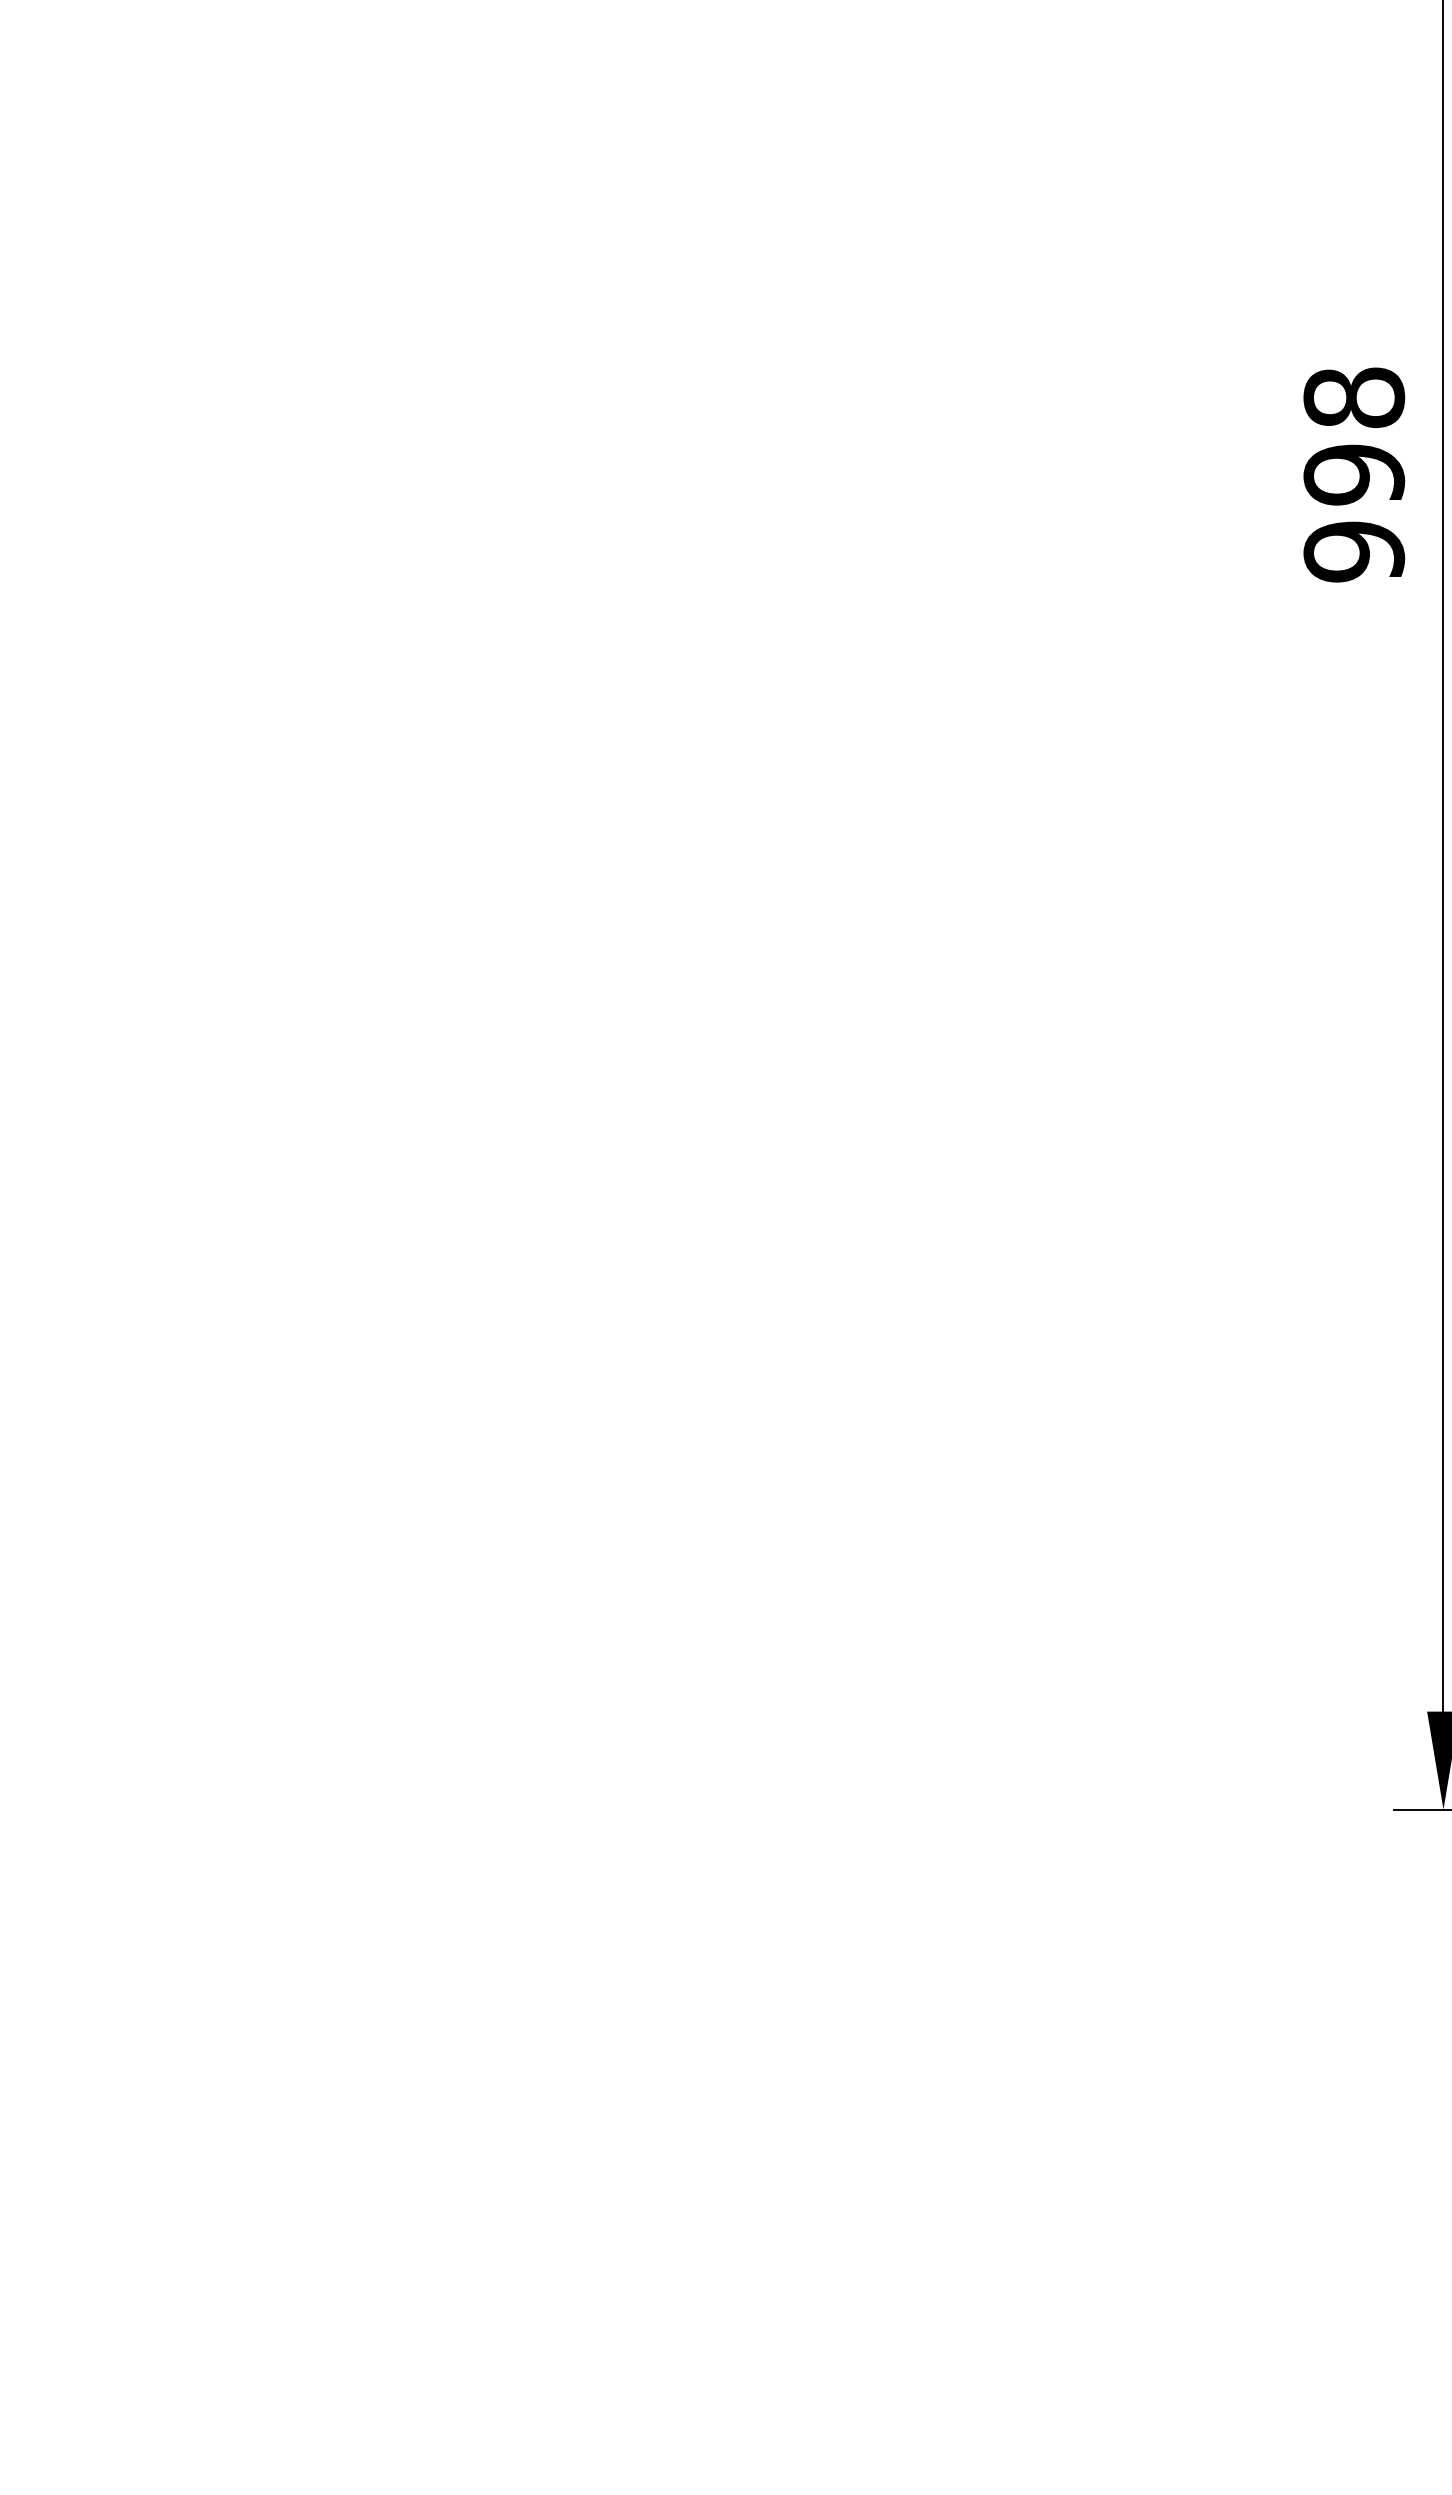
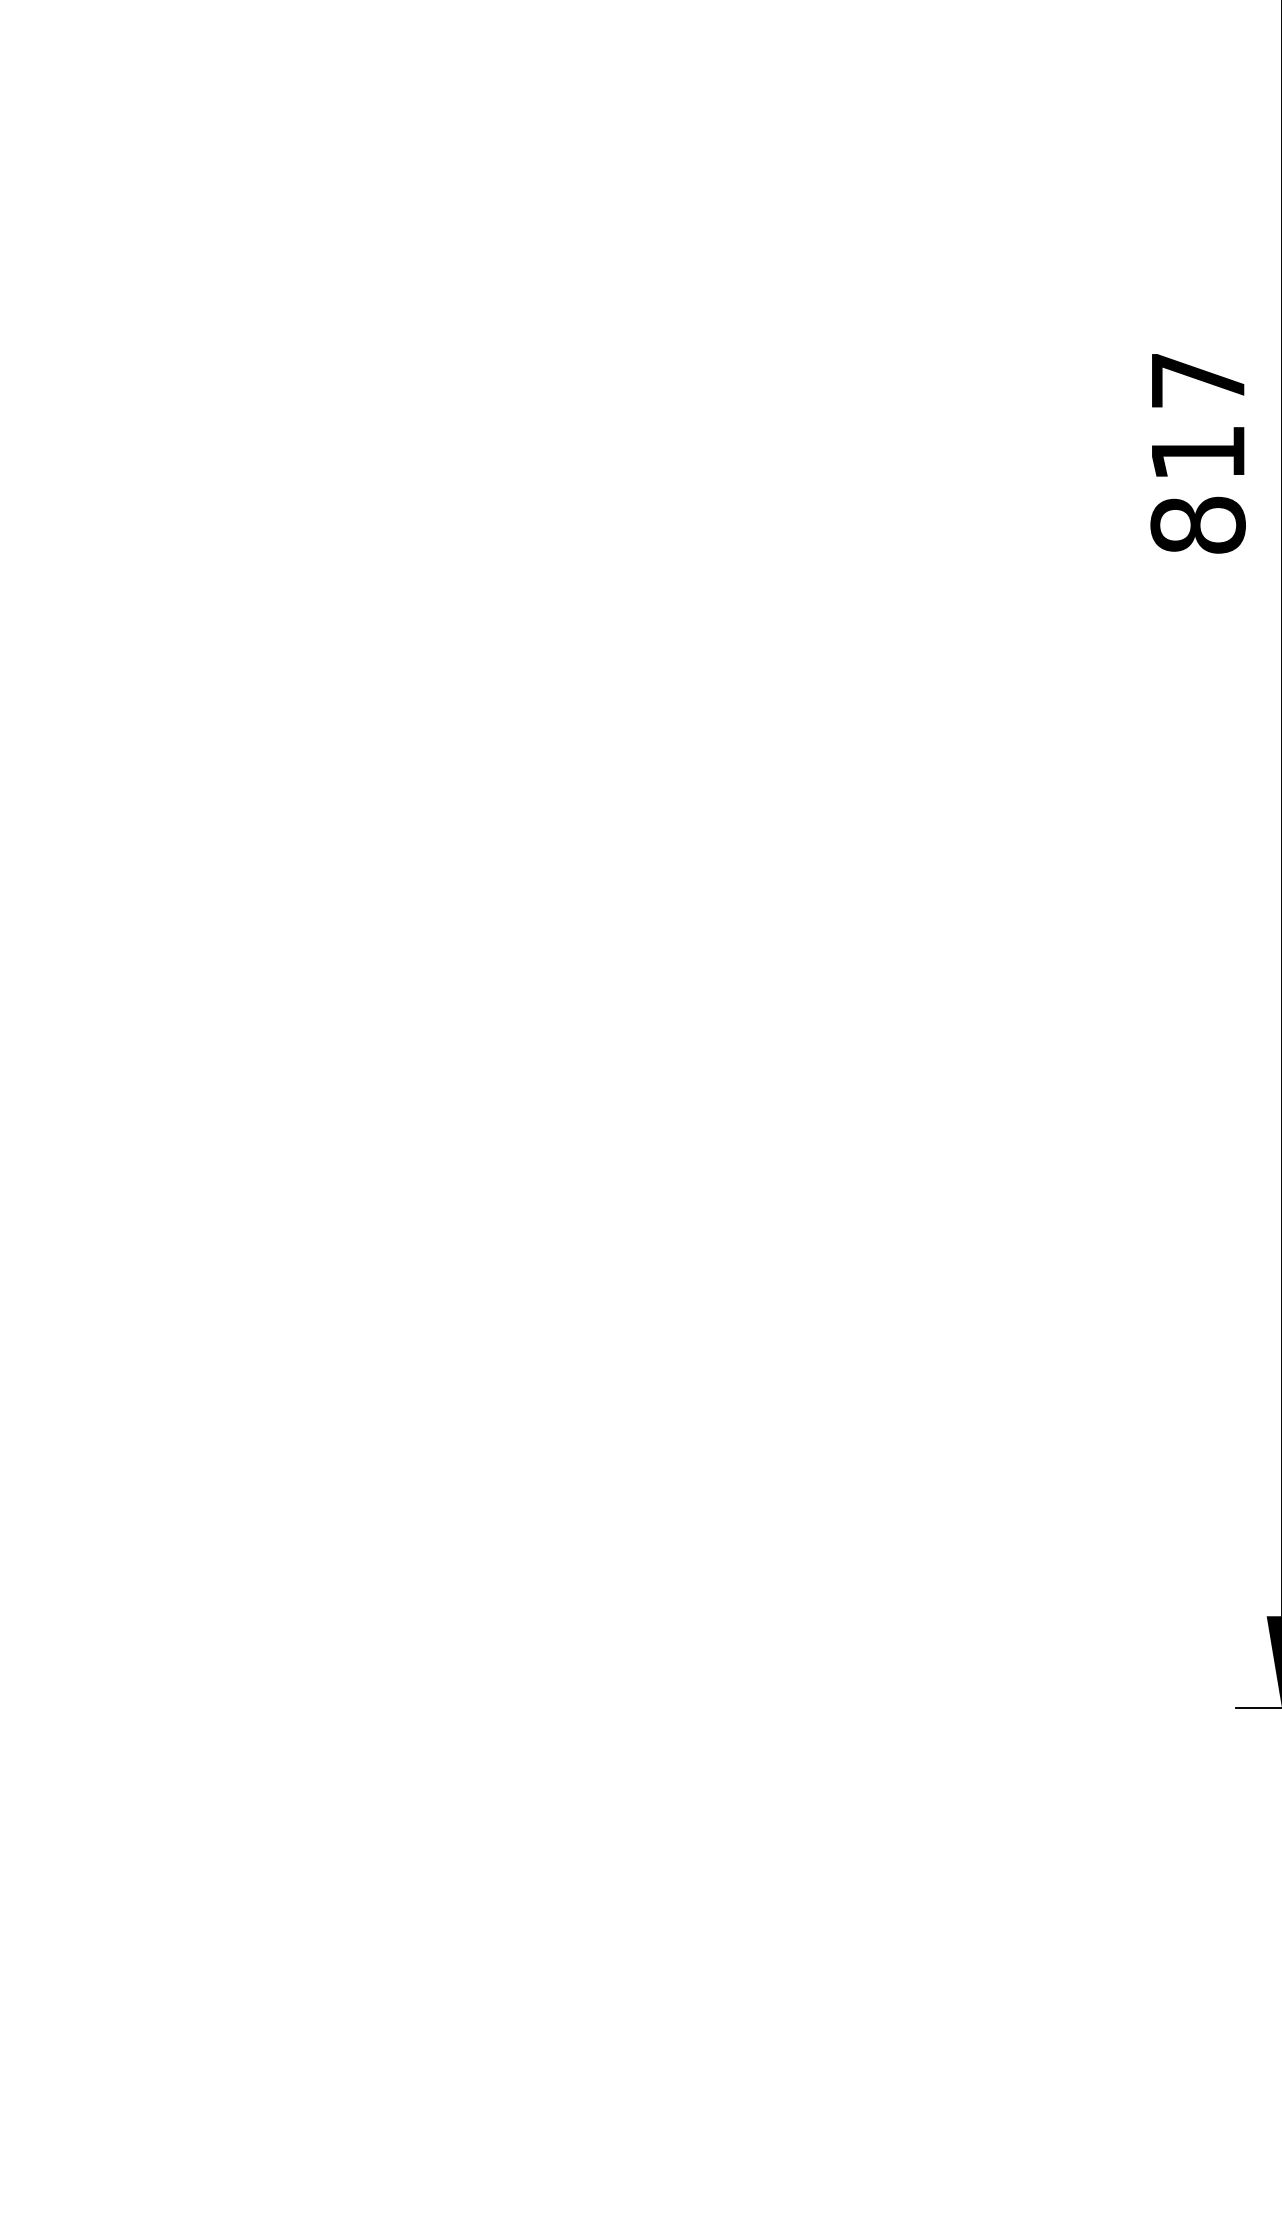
text: (1354, 474) -> (1198, 452), 998 -> 817

